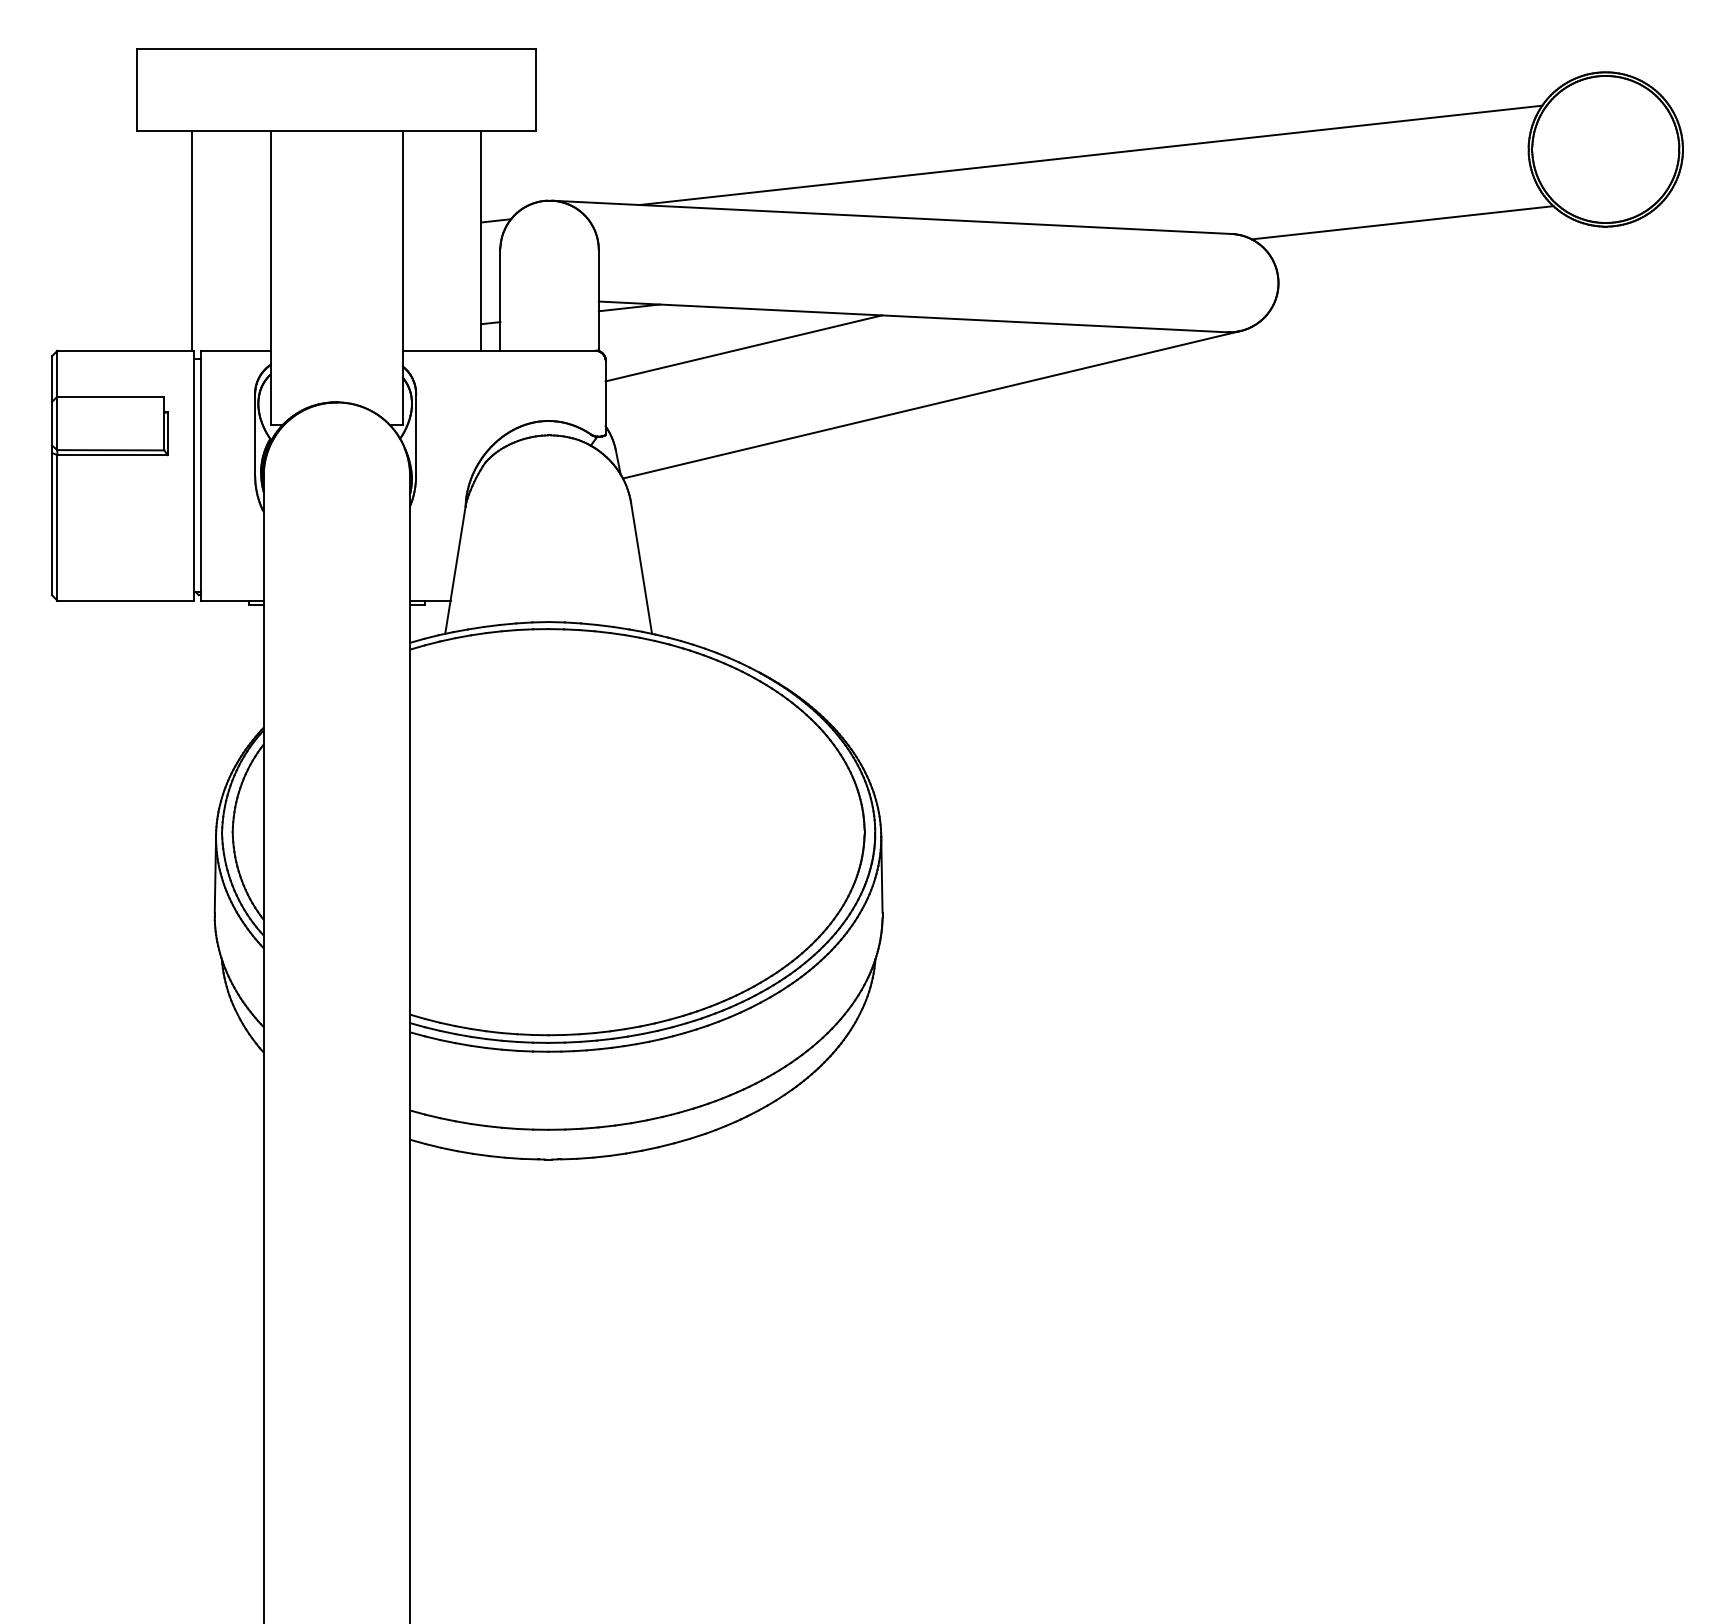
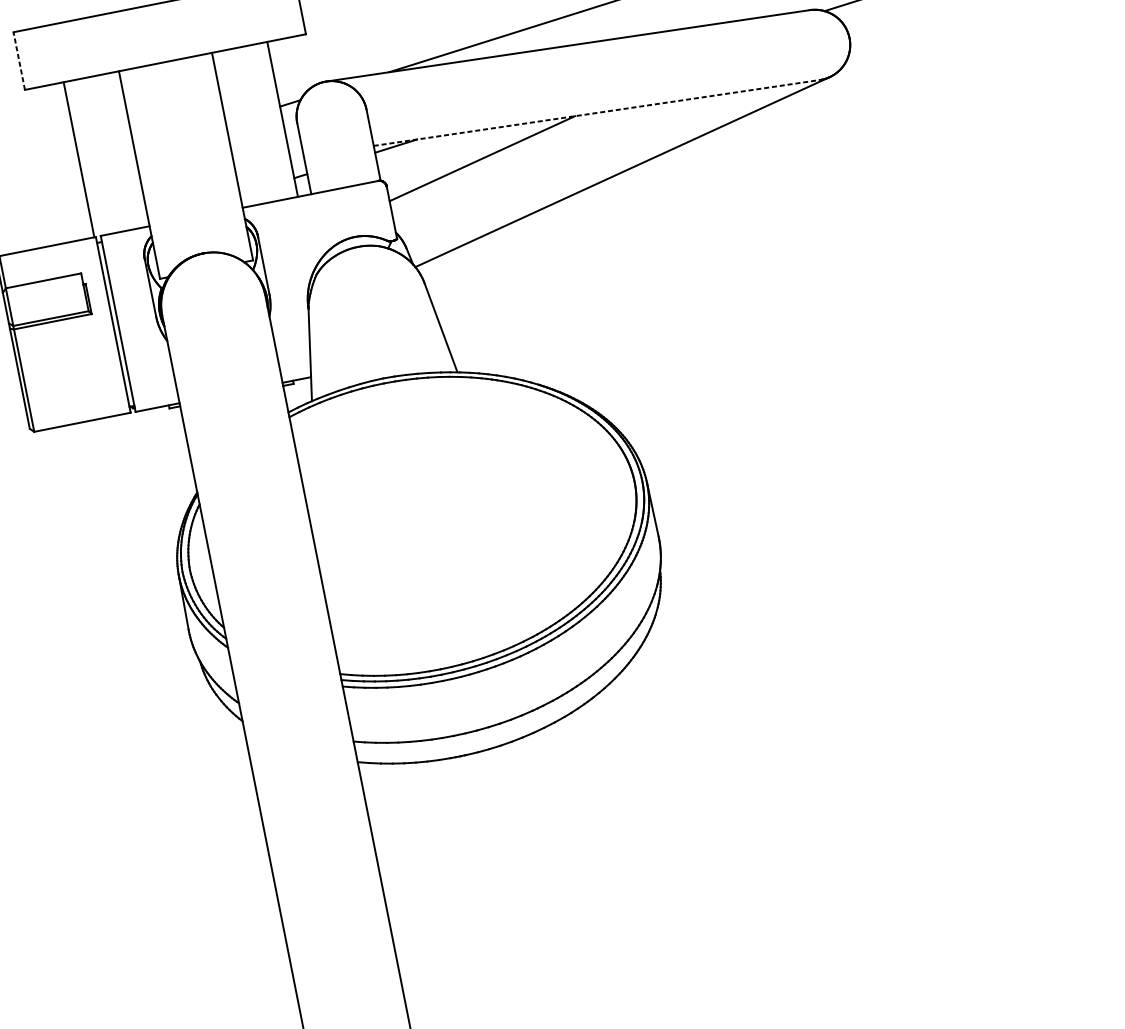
line: (137, 89) -> (19, 60), solid -> dashed
line: (913, 316) -> (597, 112), solid -> dashed

